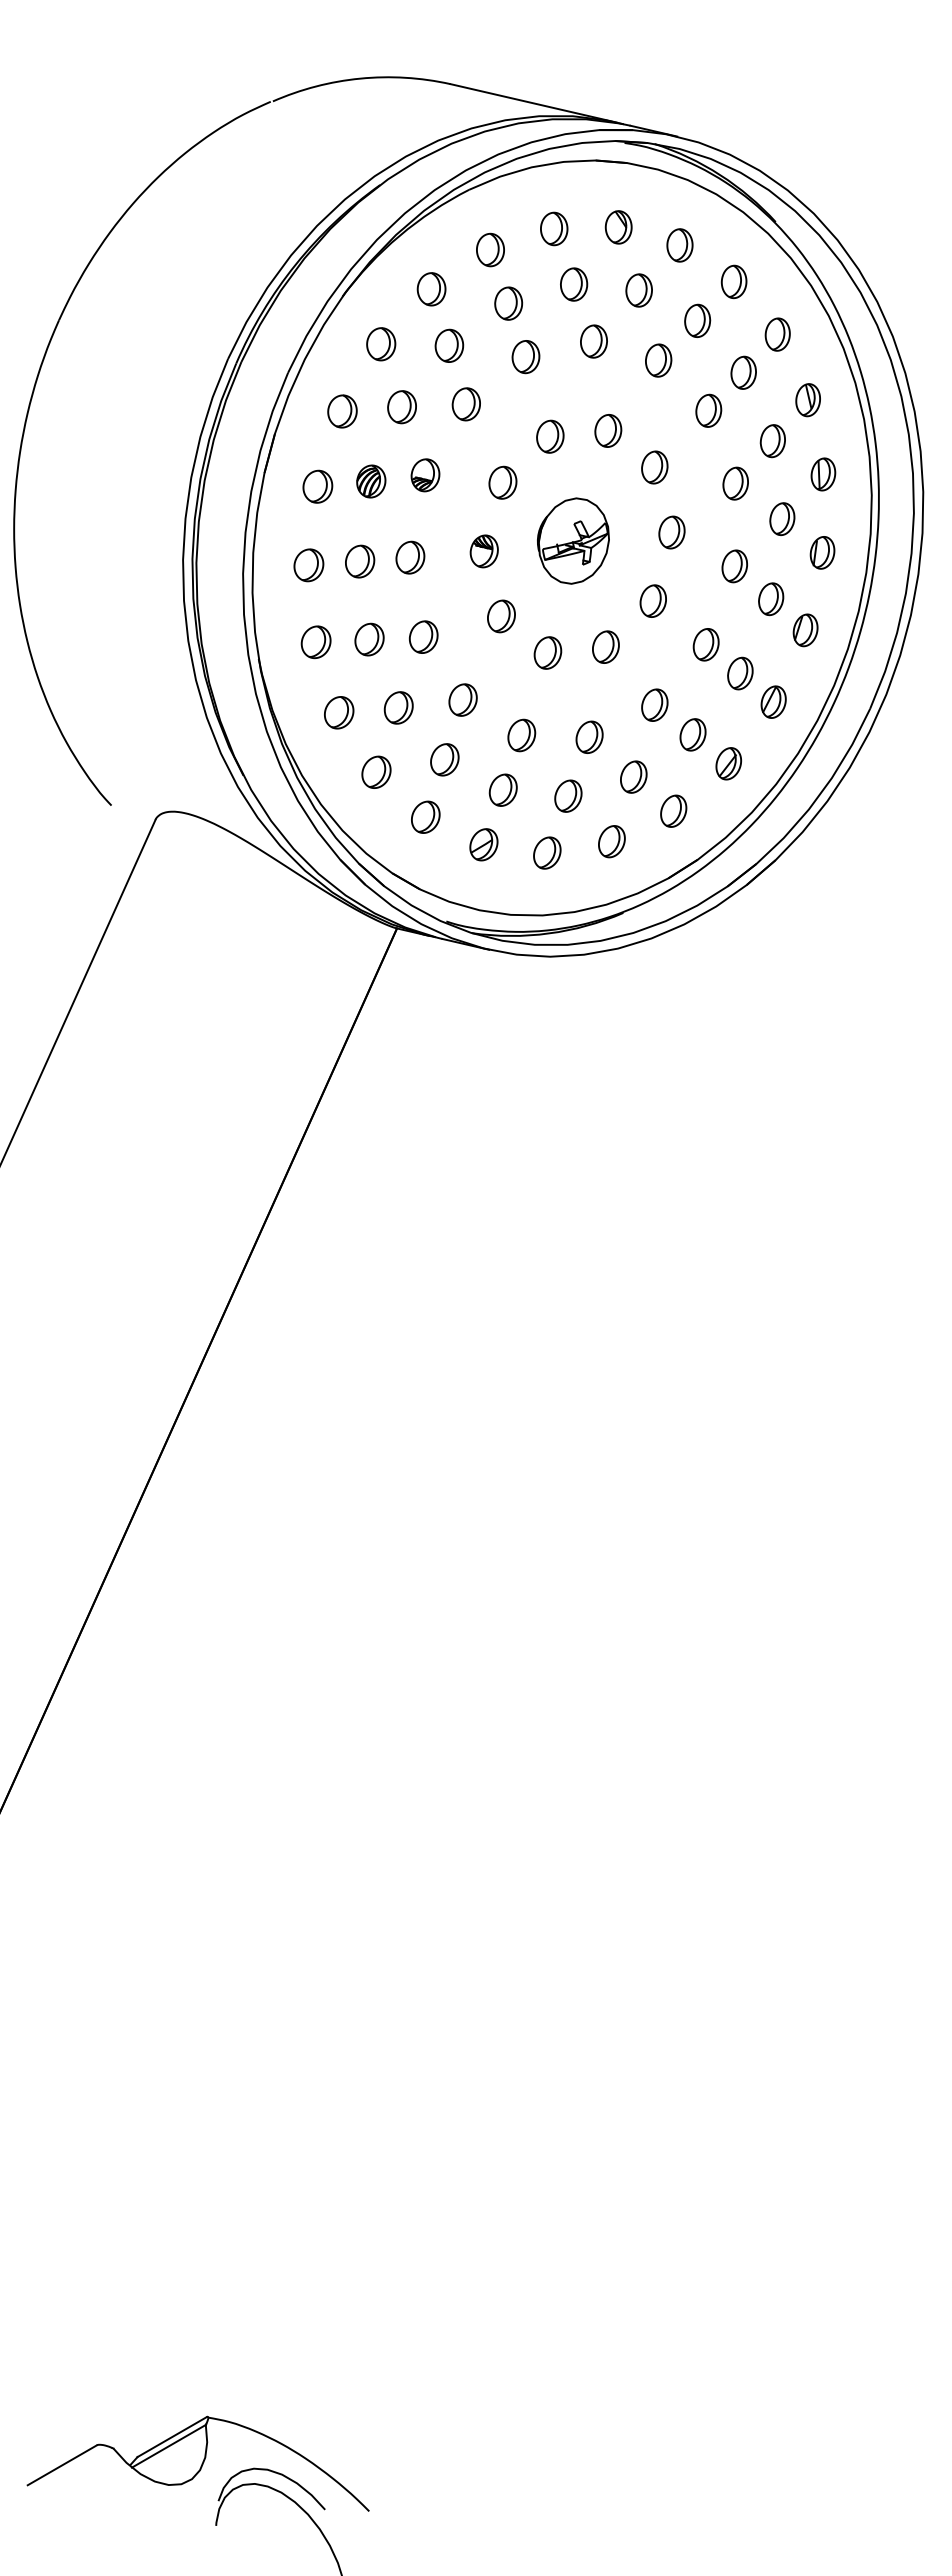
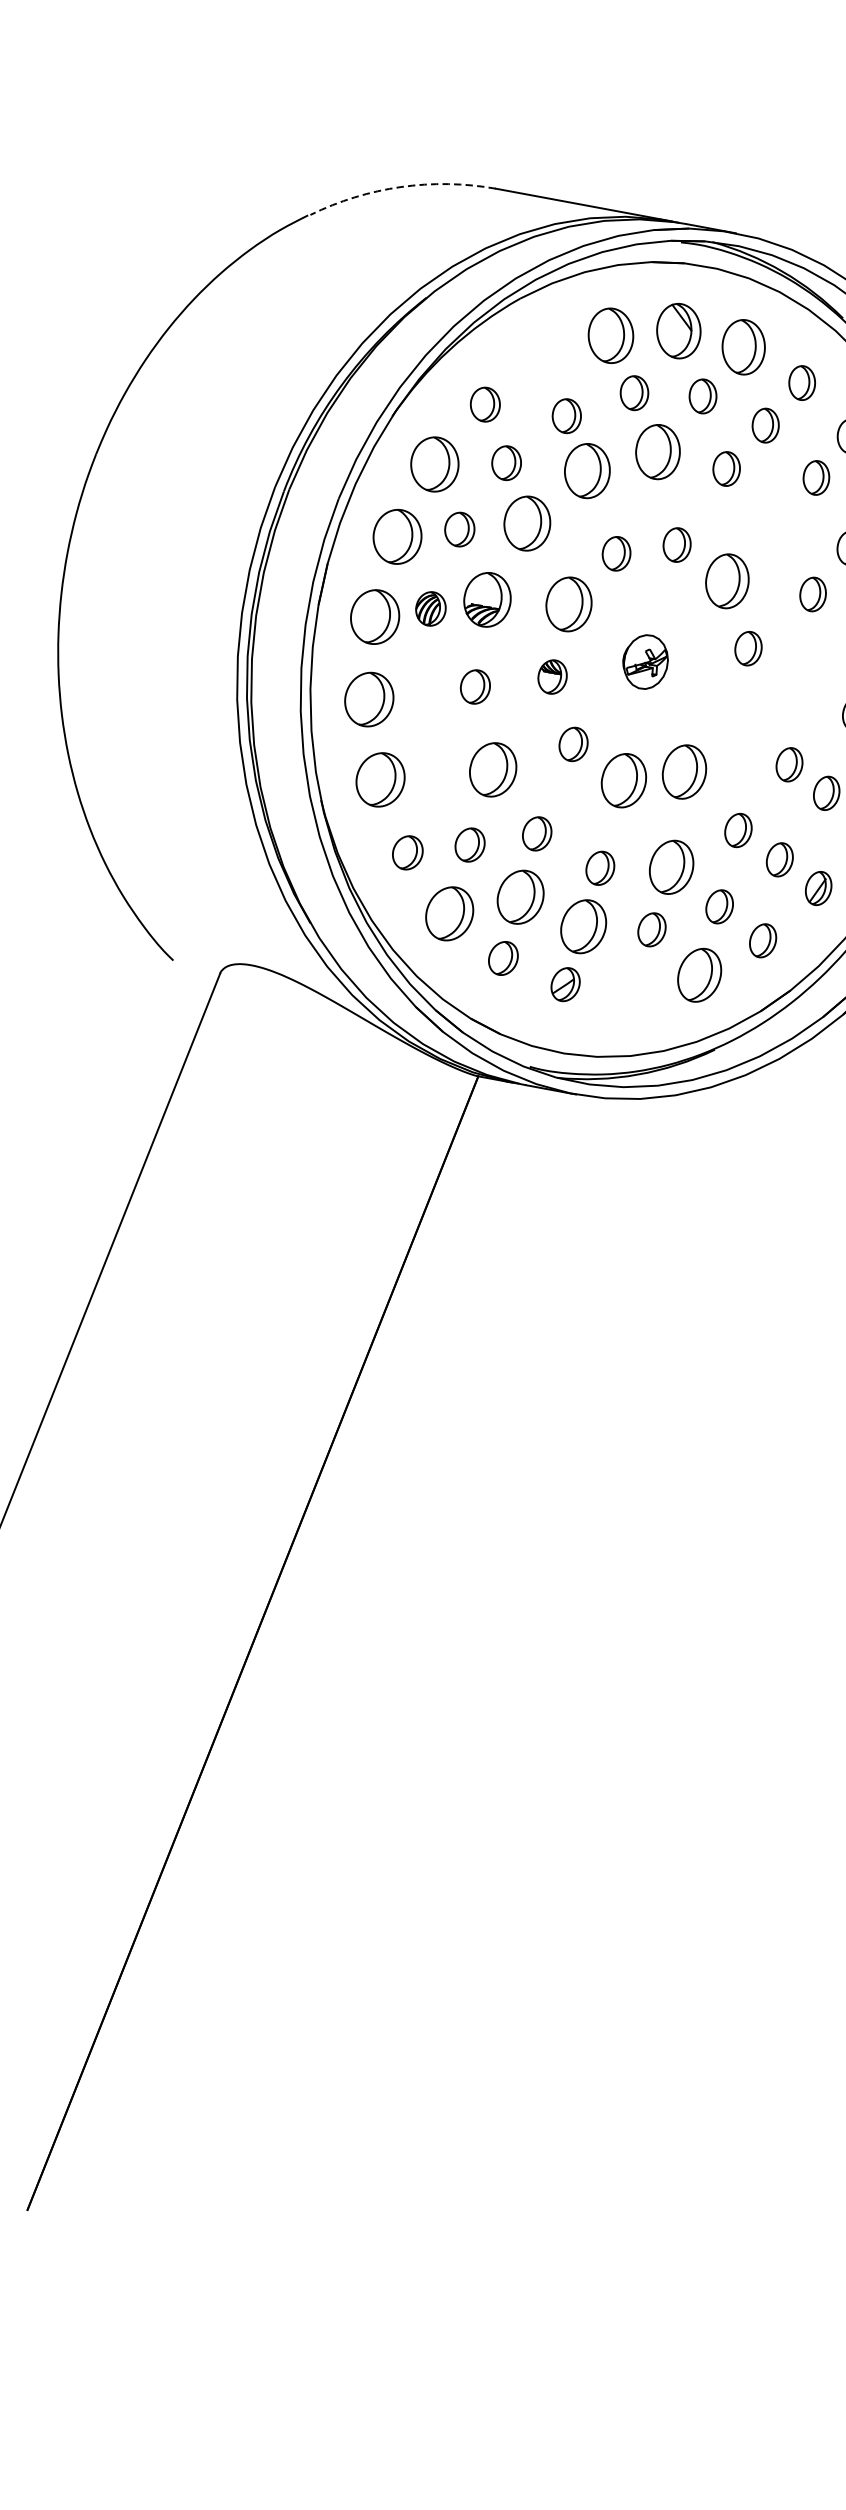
arc: (360, 78) -> (401, 186), solid -> dashed
part: (618, 227) -> (678, 331), size x1.6
part: (554, 228) -> (611, 335), size x1.6
part: (679, 245) -> (743, 347), size x1.6
part: (490, 249) -> (545, 360), removed
part: (593, 341) -> (657, 451), size x1.6
part: (381, 344) -> (435, 464), size x1.6
part: (525, 357) -> (586, 471), size x1.6
part: (465, 404) -> (526, 523), size x1.6
part: (708, 410) -> (781, 519), removed
part: (342, 411) -> (397, 536), size x1.6
part: (654, 467) -> (727, 581), size x1.6
part: (425, 475) -> (487, 600), size x1.6
part: (502, 482) -> (568, 603), size x1.6
part: (317, 486) -> (374, 616), size x1.6
part: (573, 540) -> (645, 661), size x0.6
part: (360, 561) -> (423, 693), removed
part: (308, 565) -> (368, 699), size x1.6
part: (734, 566) -> (815, 681), removed
part: (652, 600) -> (731, 720), removed
part: (423, 636) -> (492, 769), size x1.6
part: (369, 639) -> (436, 774), removed
part: (315, 642) -> (379, 780), size x1.6
part: (605, 646) -> (684, 771), size x1.6
part: (547, 652) -> (623, 780), size x1.6
part: (589, 736) -> (671, 866), size x1.6
part: (444, 759) -> (520, 897), size x1.6
part: (376, 771) -> (449, 912), size x1.6
part: (502, 789) -> (582, 925), size x1.6
part: (611, 841) -> (699, 975), size x1.6
part: (547, 852) -> (632, 989), removed

